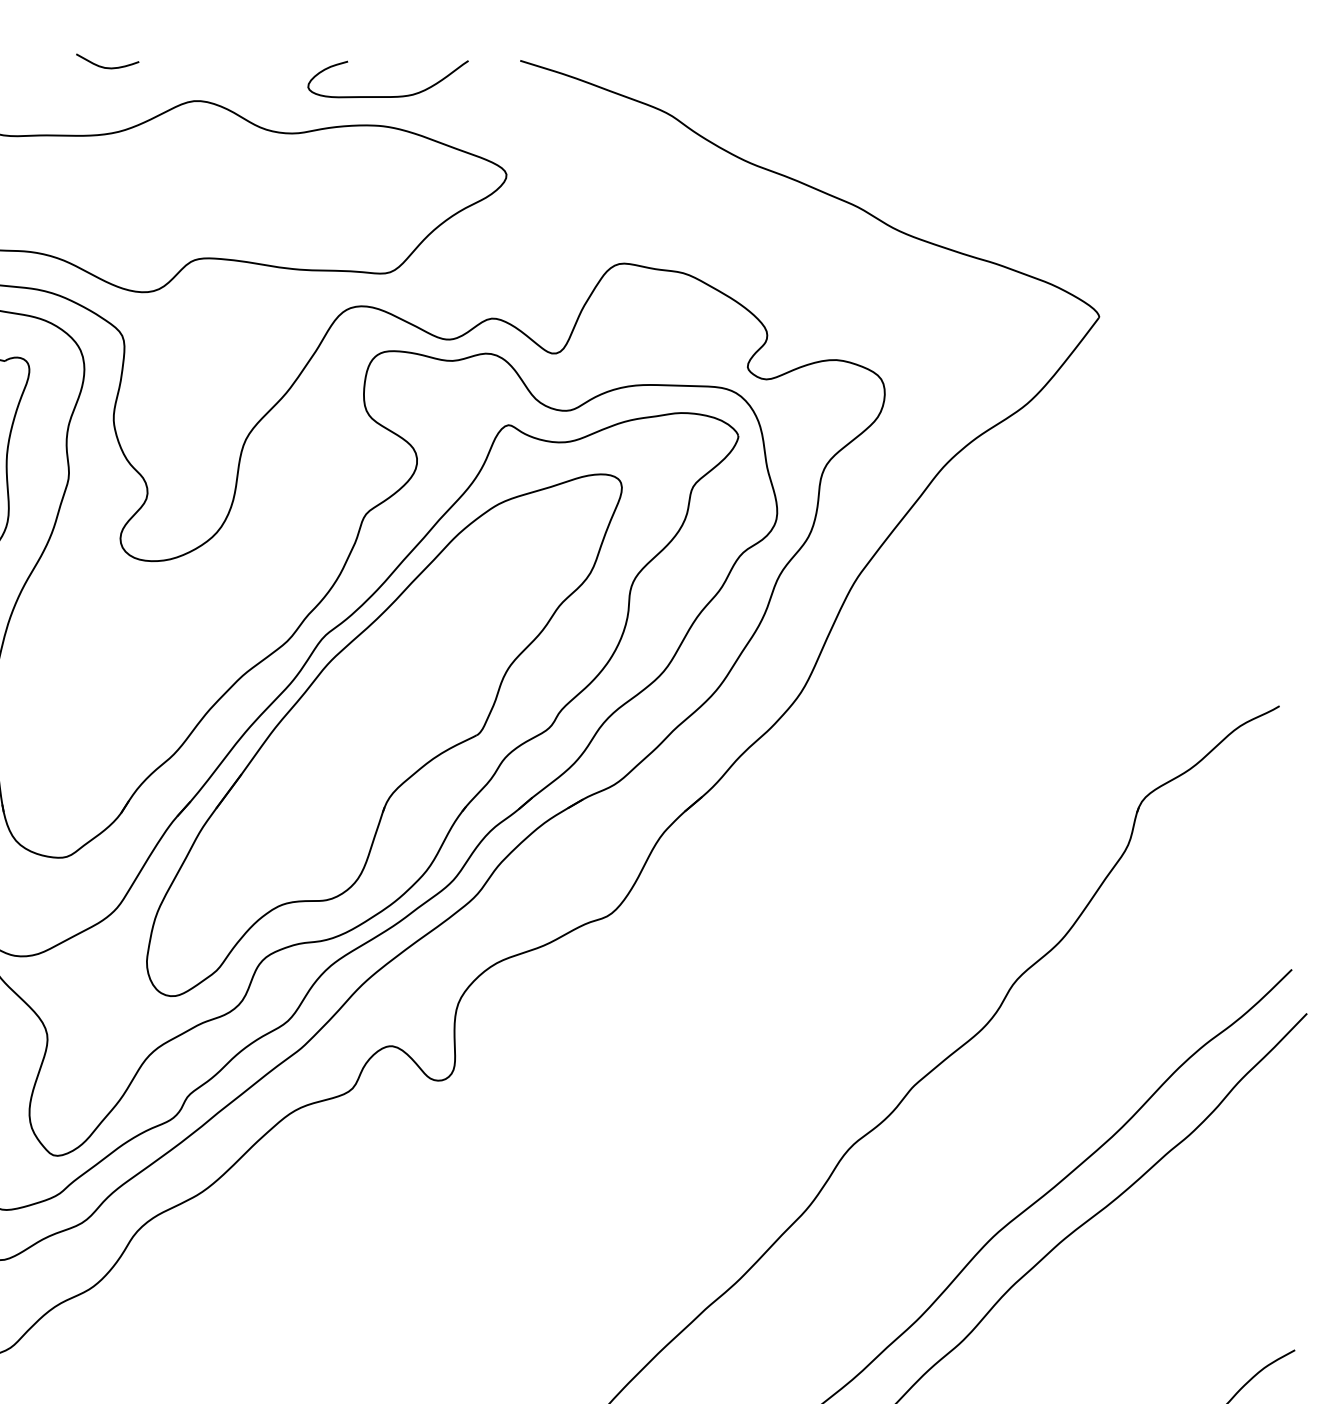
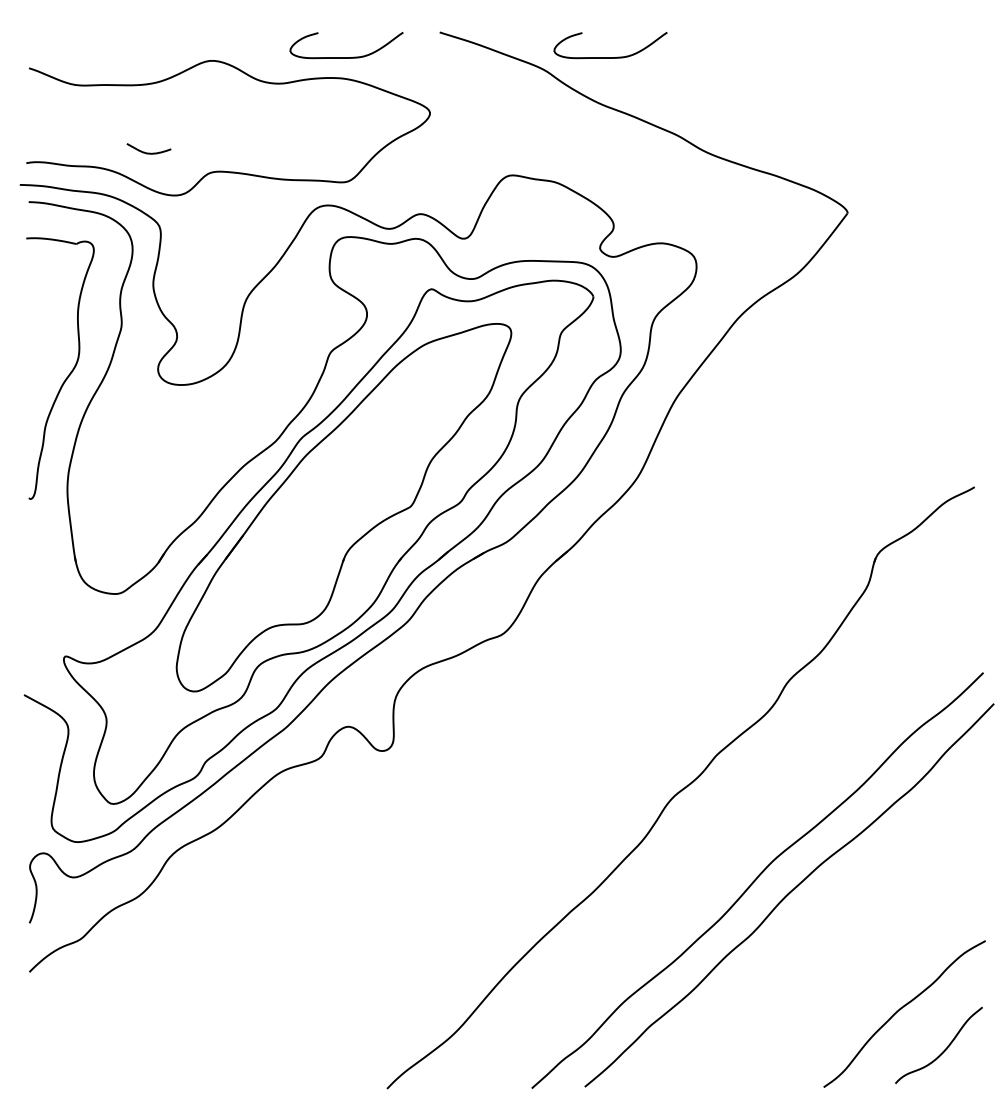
curve: (106, 66) -> (148, 152), moved
curve: (762, 96) -> (610, 57), added

